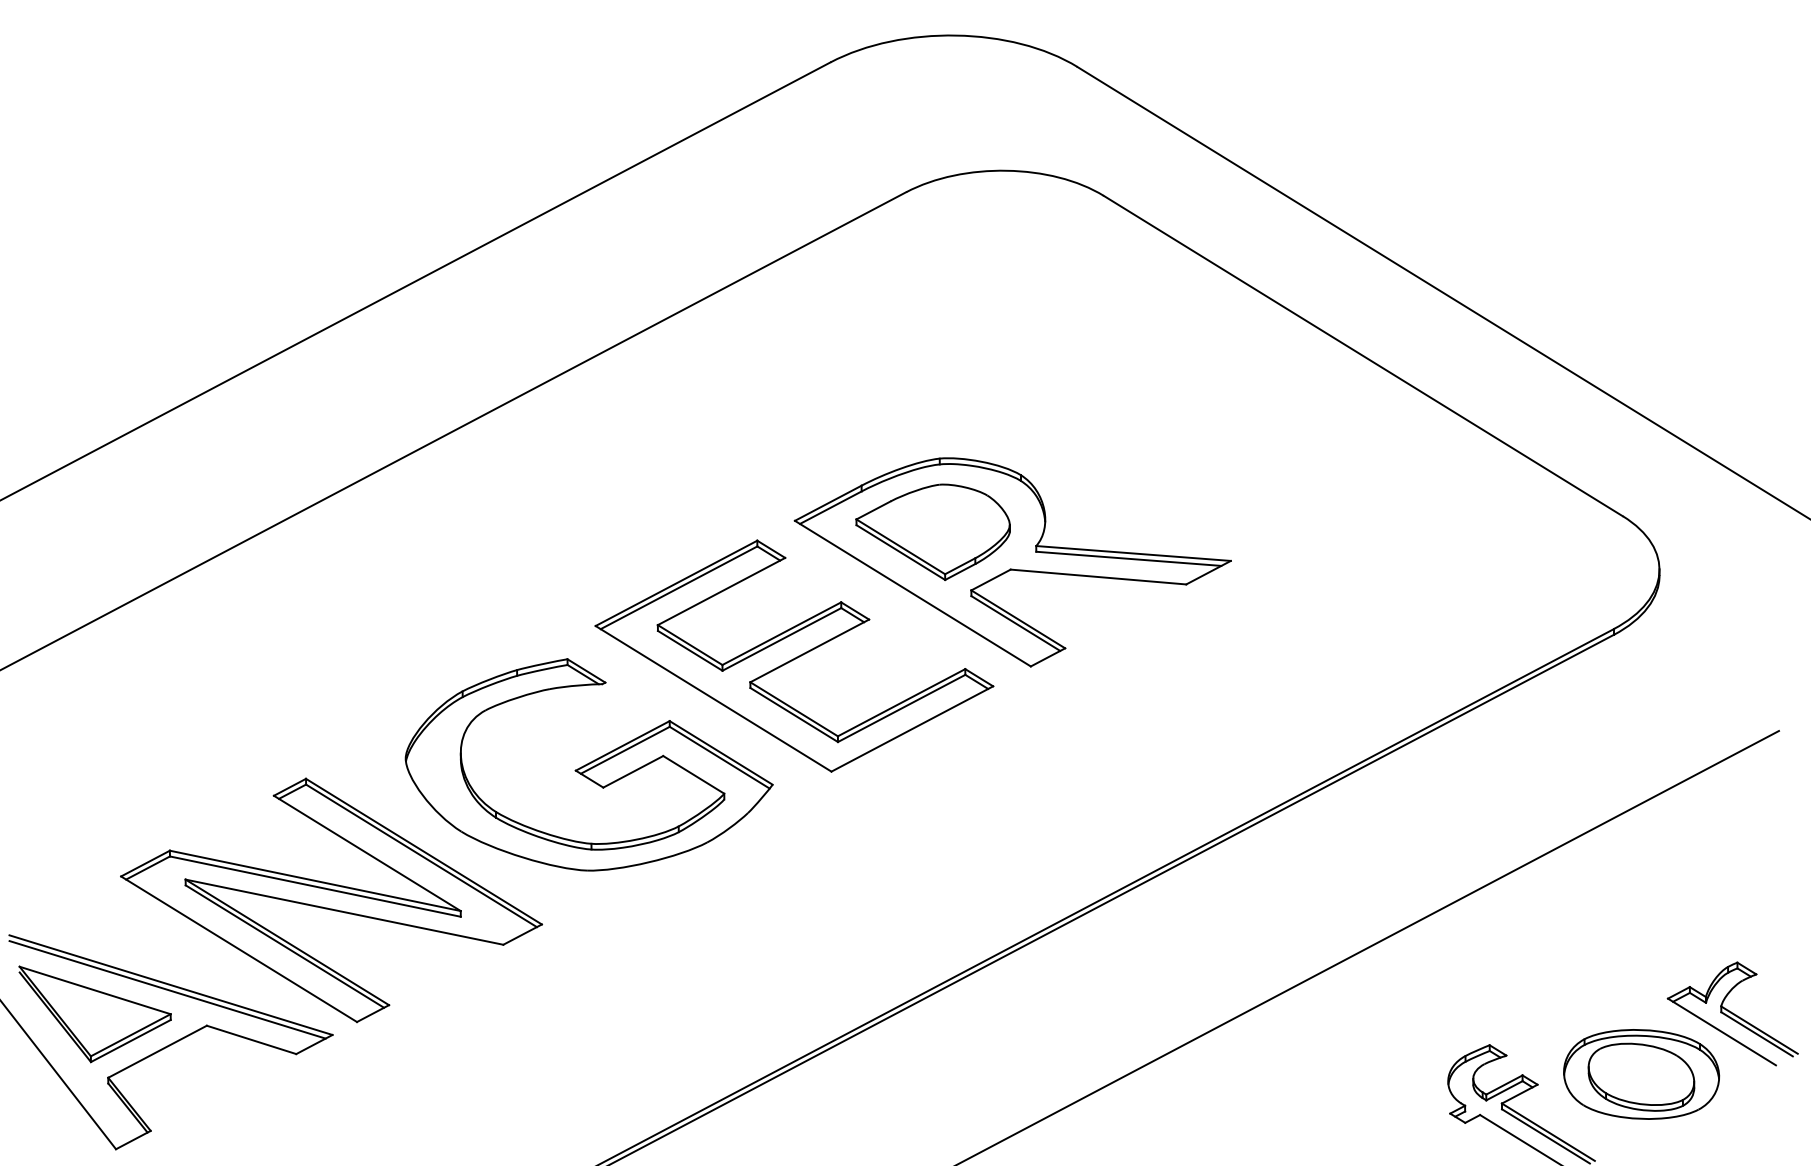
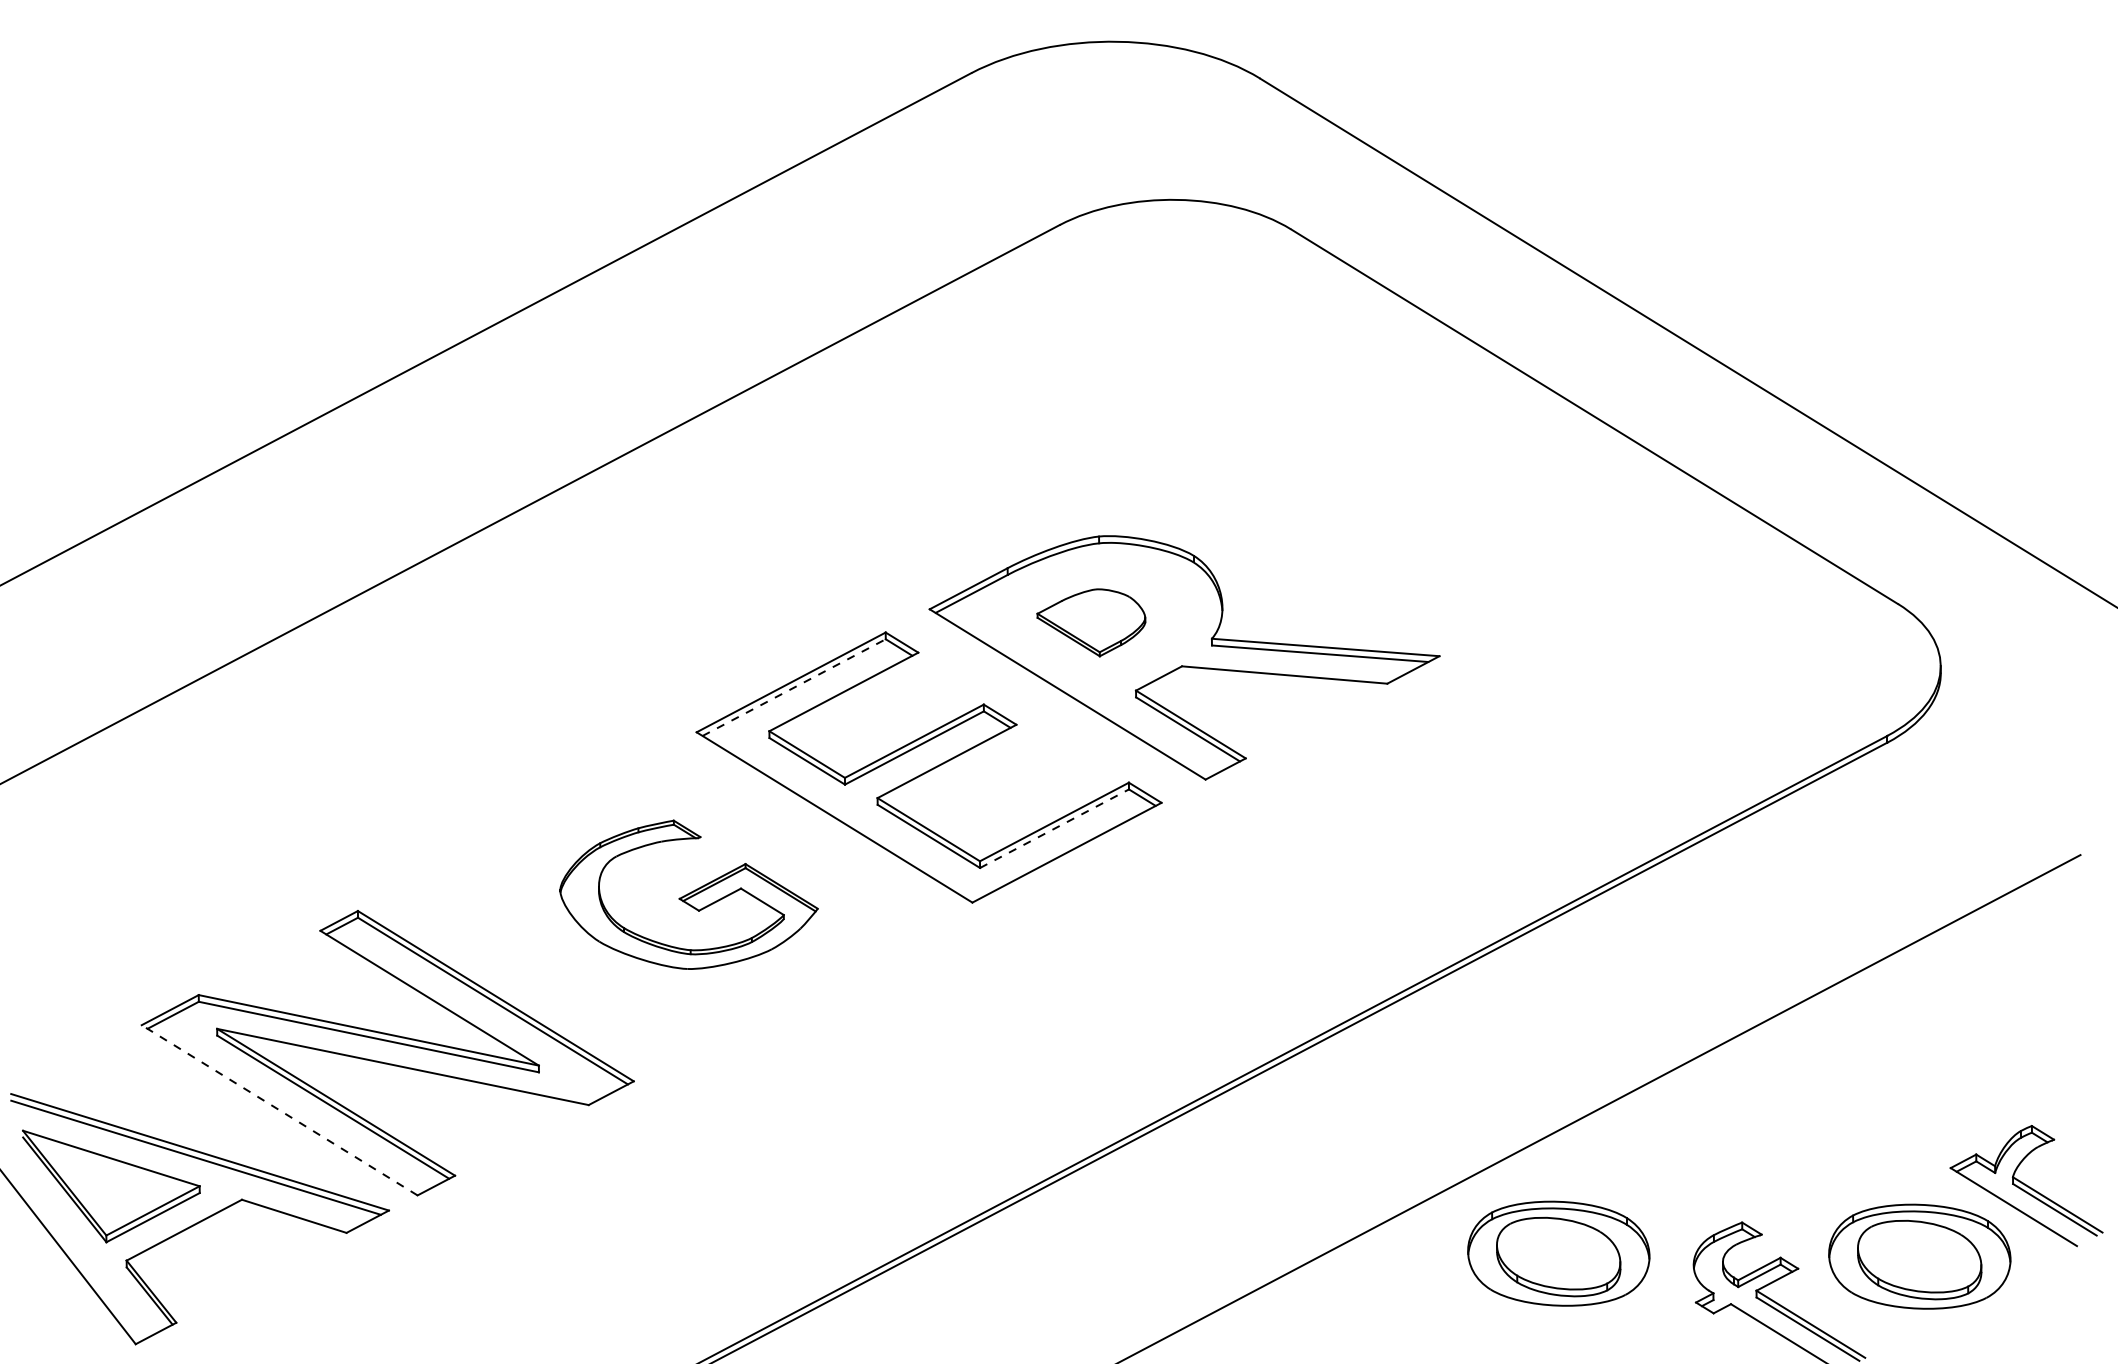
part: (933, 532) -> (1091, 622), size x0.6
line: (679, 587) -> (794, 687), solid -> dashed
line: (901, 708) -> (1054, 828), solid -> dashed
part: (588, 764) -> (688, 894), size x0.6
line: (238, 949) -> (279, 1110), solid -> dashed
part: (1332, 1071) -> (1558, 1253), added

